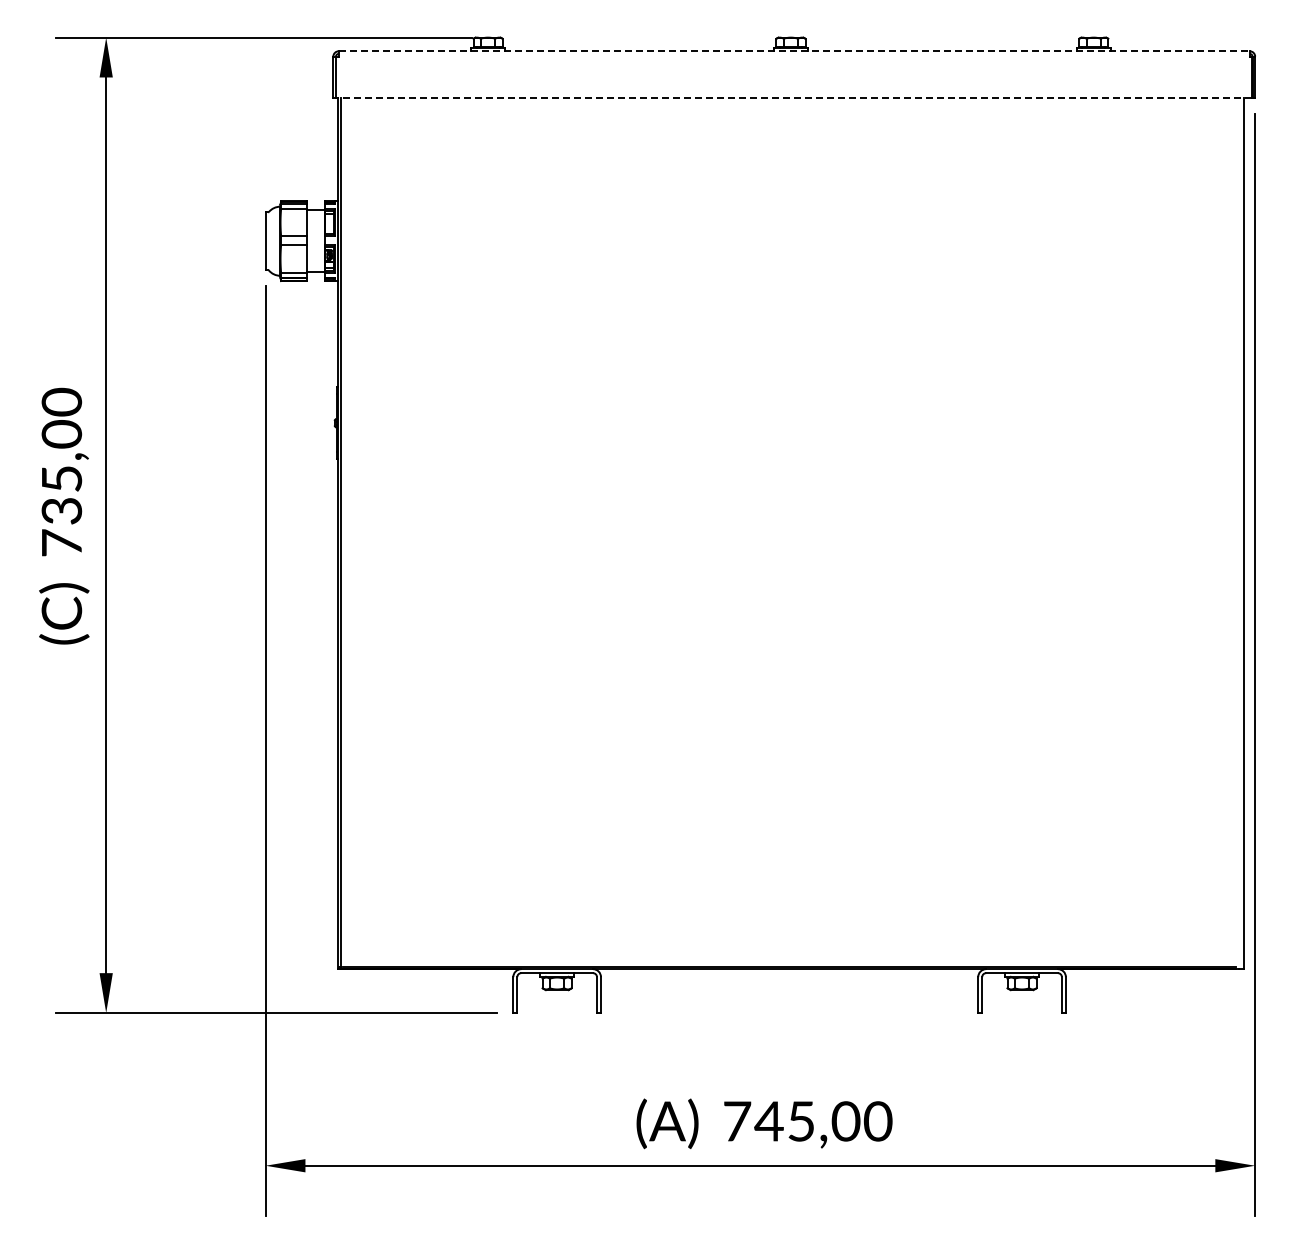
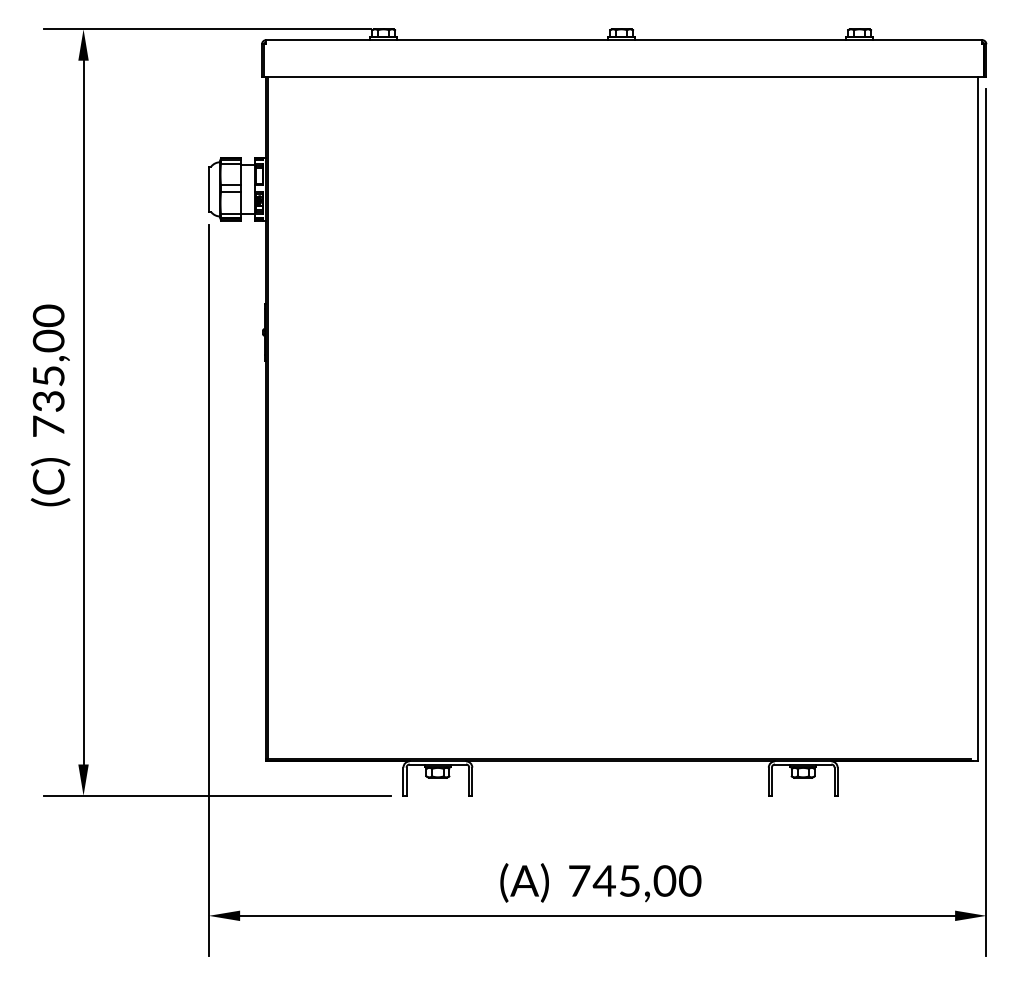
line: (794, 51) -> (624, 40), dashed -> solid
line: (793, 97) -> (623, 76), dashed -> solid

